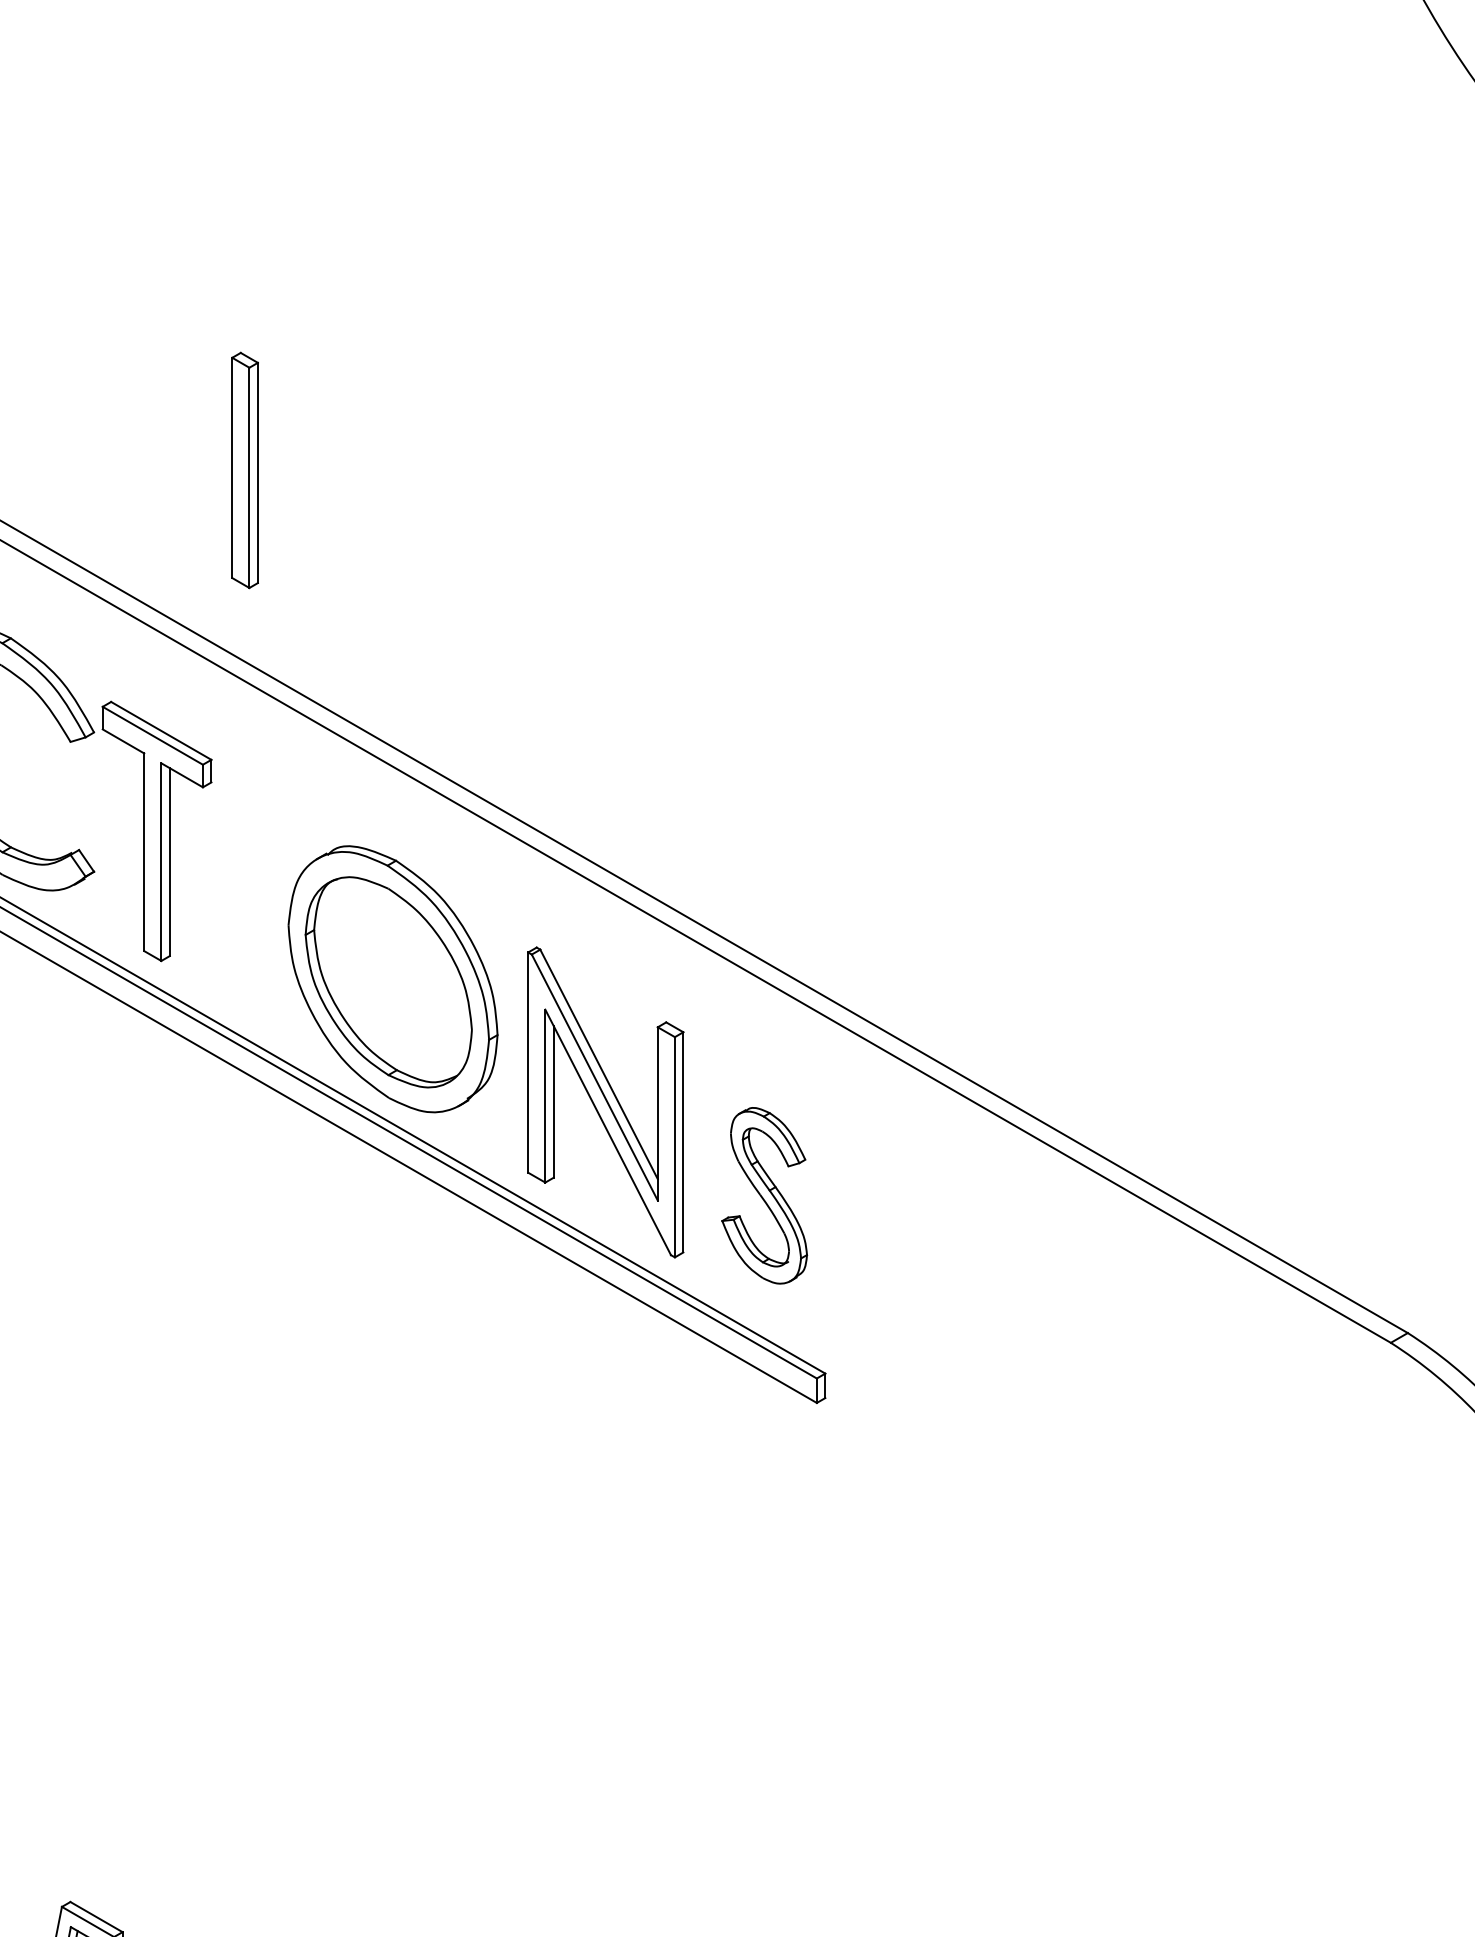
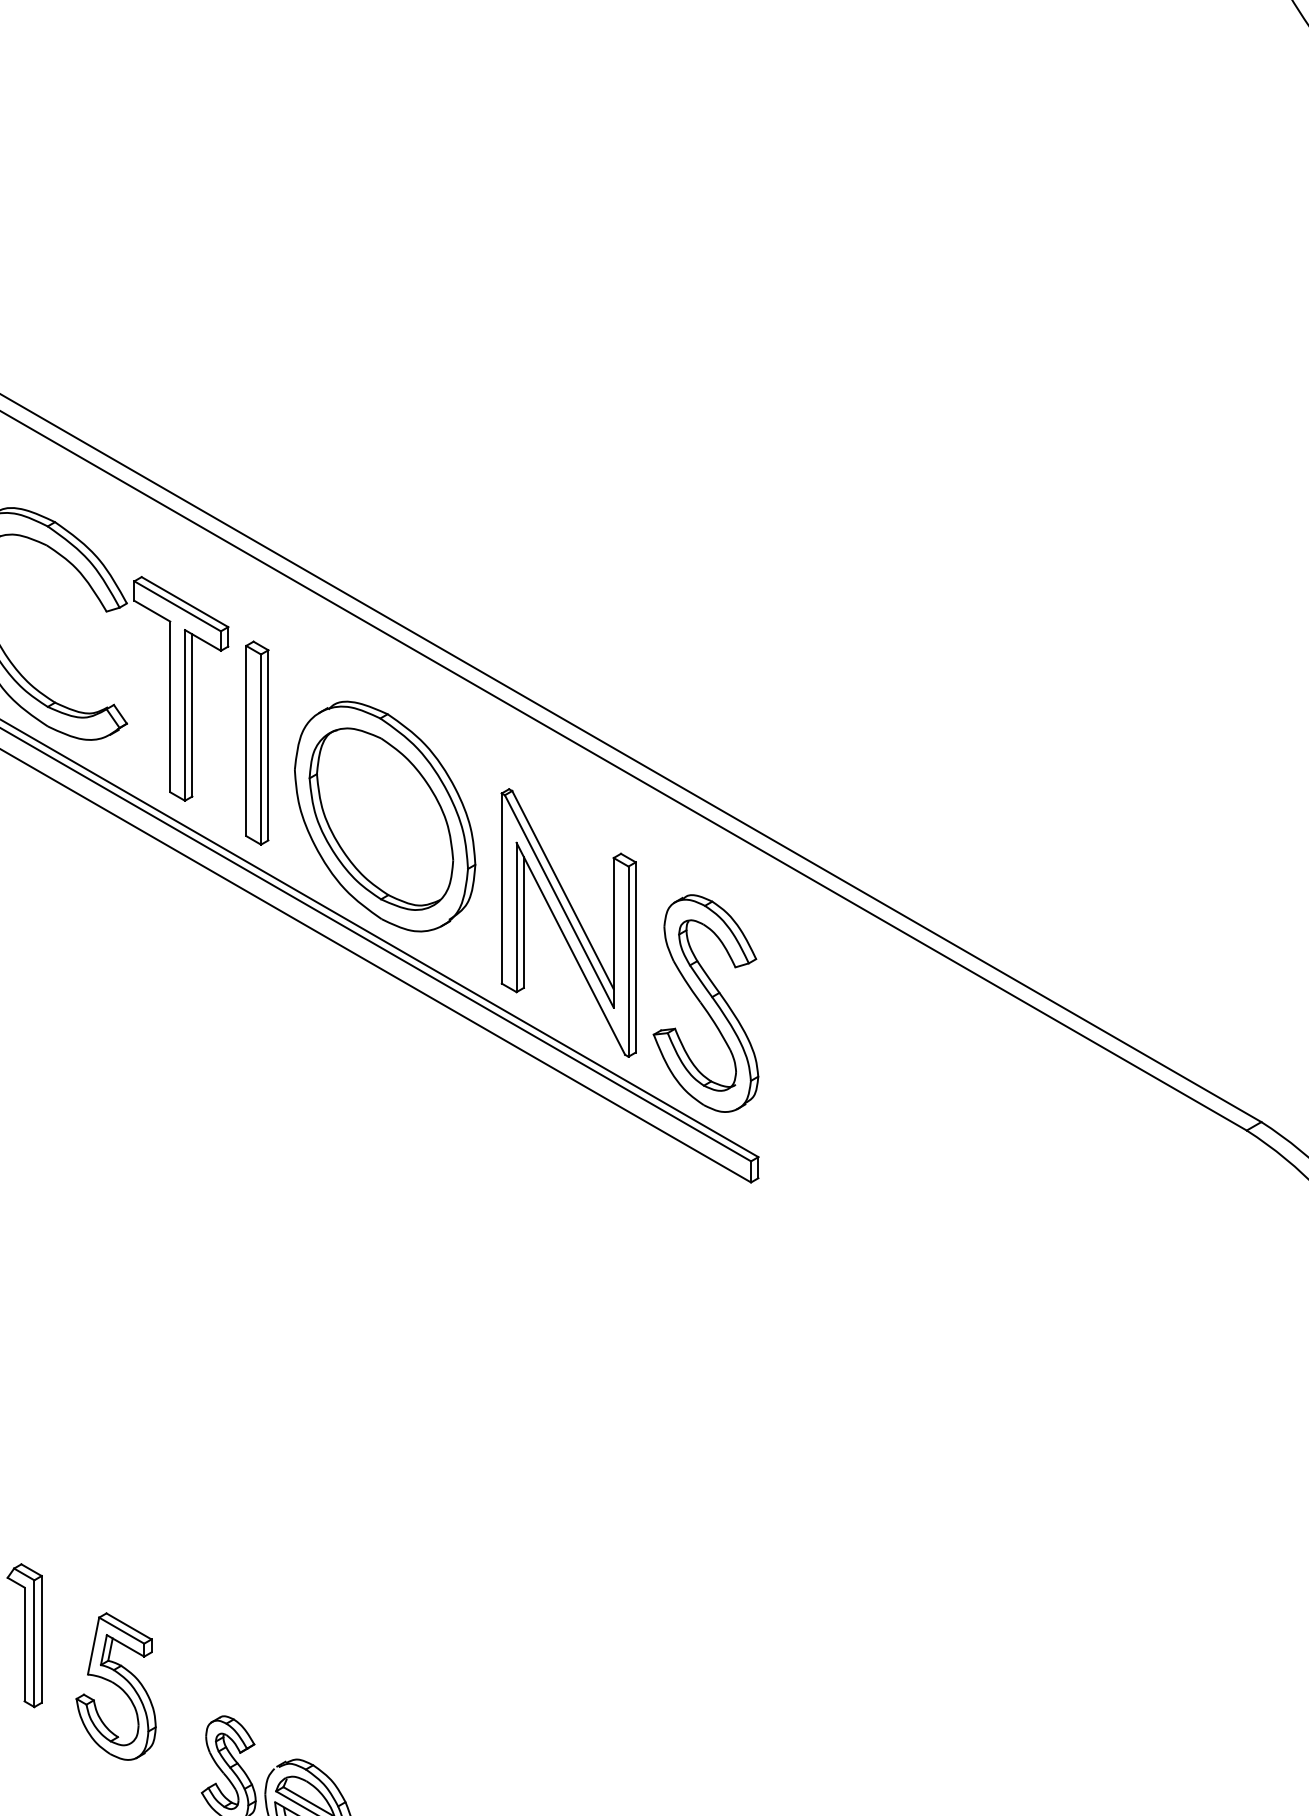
part: (245, 469) -> (257, 742), moved
part: (764, 1195) -> (705, 1003), size x1.43

